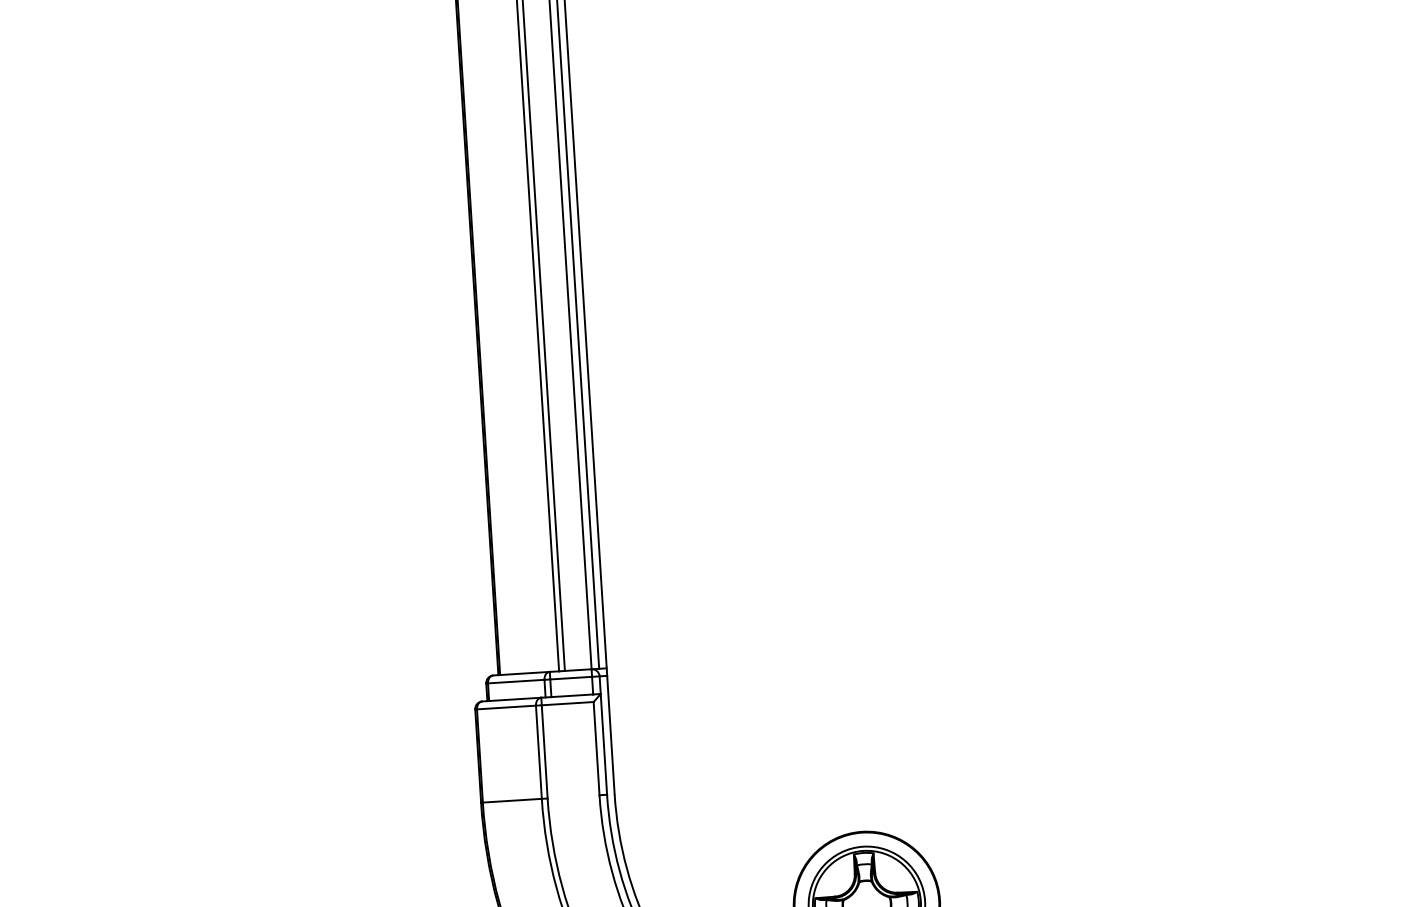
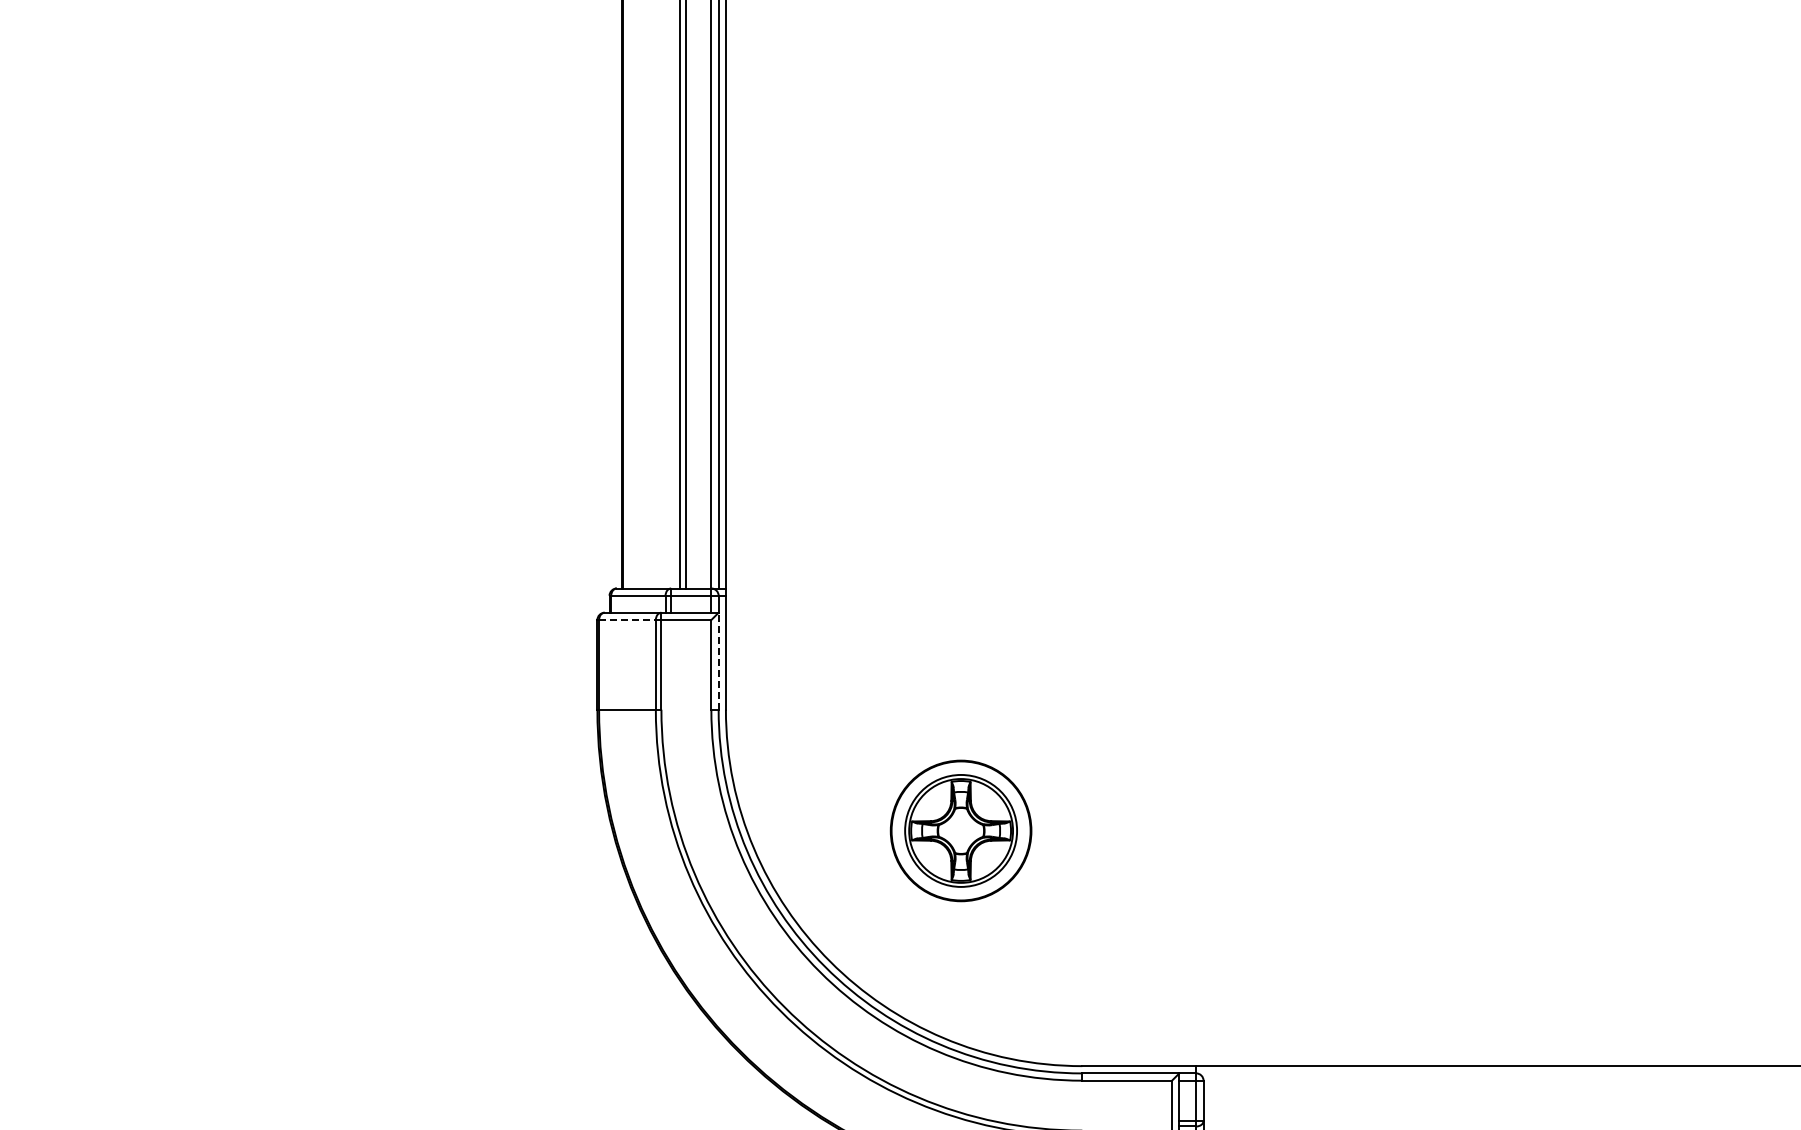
line: (506, 708) -> (627, 620), solid -> dashed
line: (603, 743) -> (718, 660), solid -> dashed

